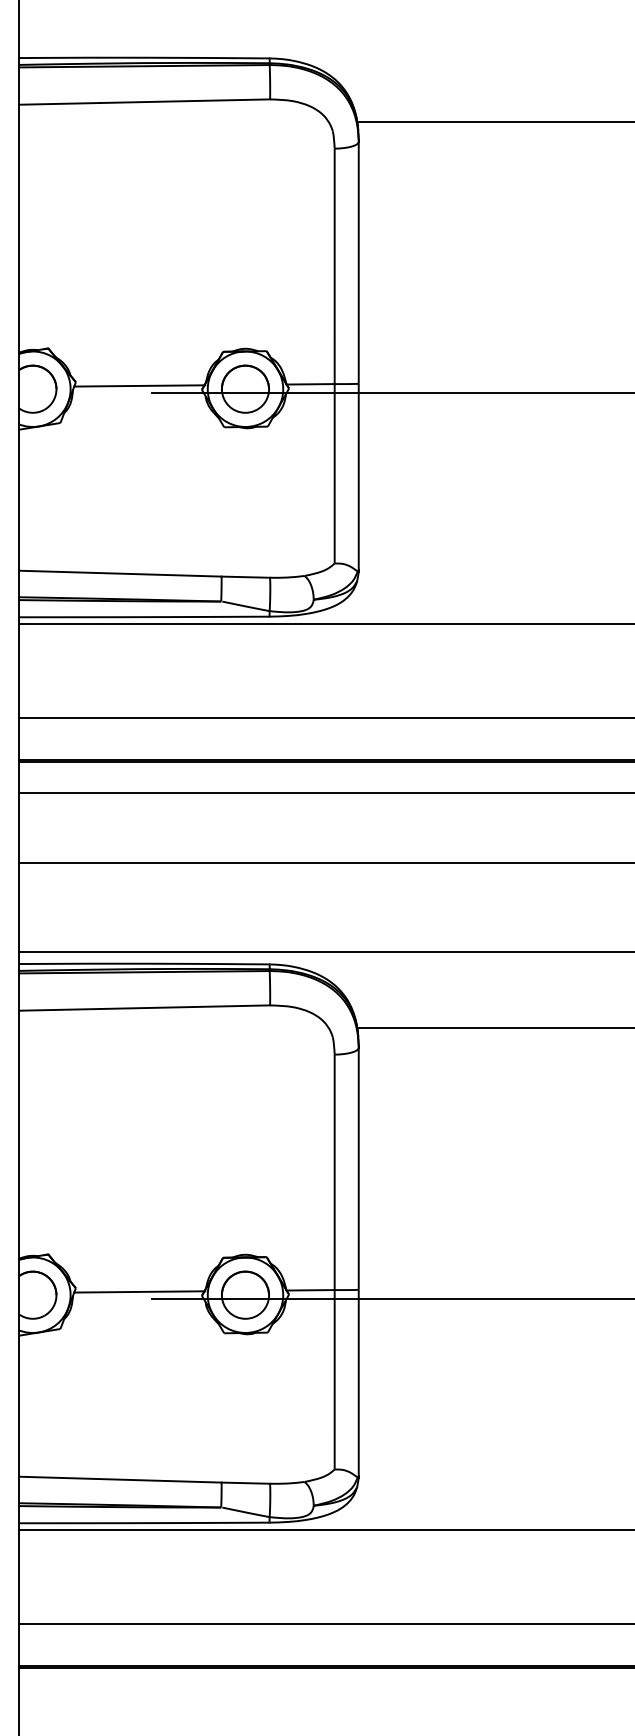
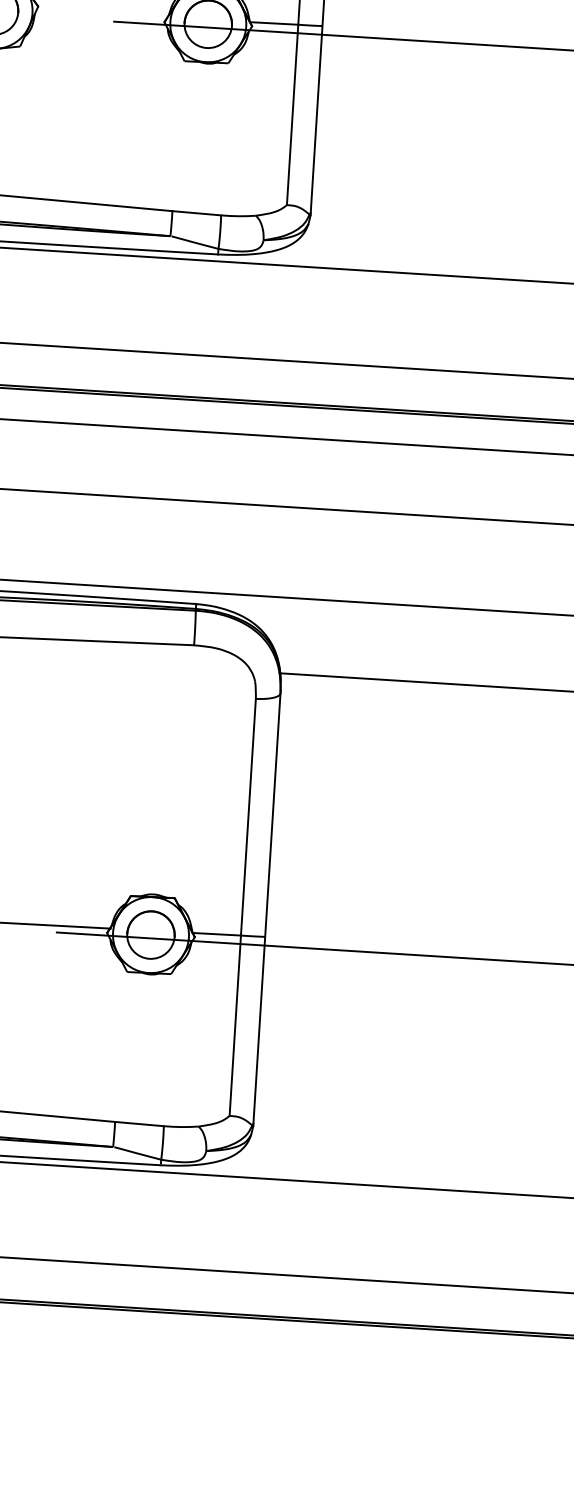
line: (139, 385) -> (101, 13), removed

